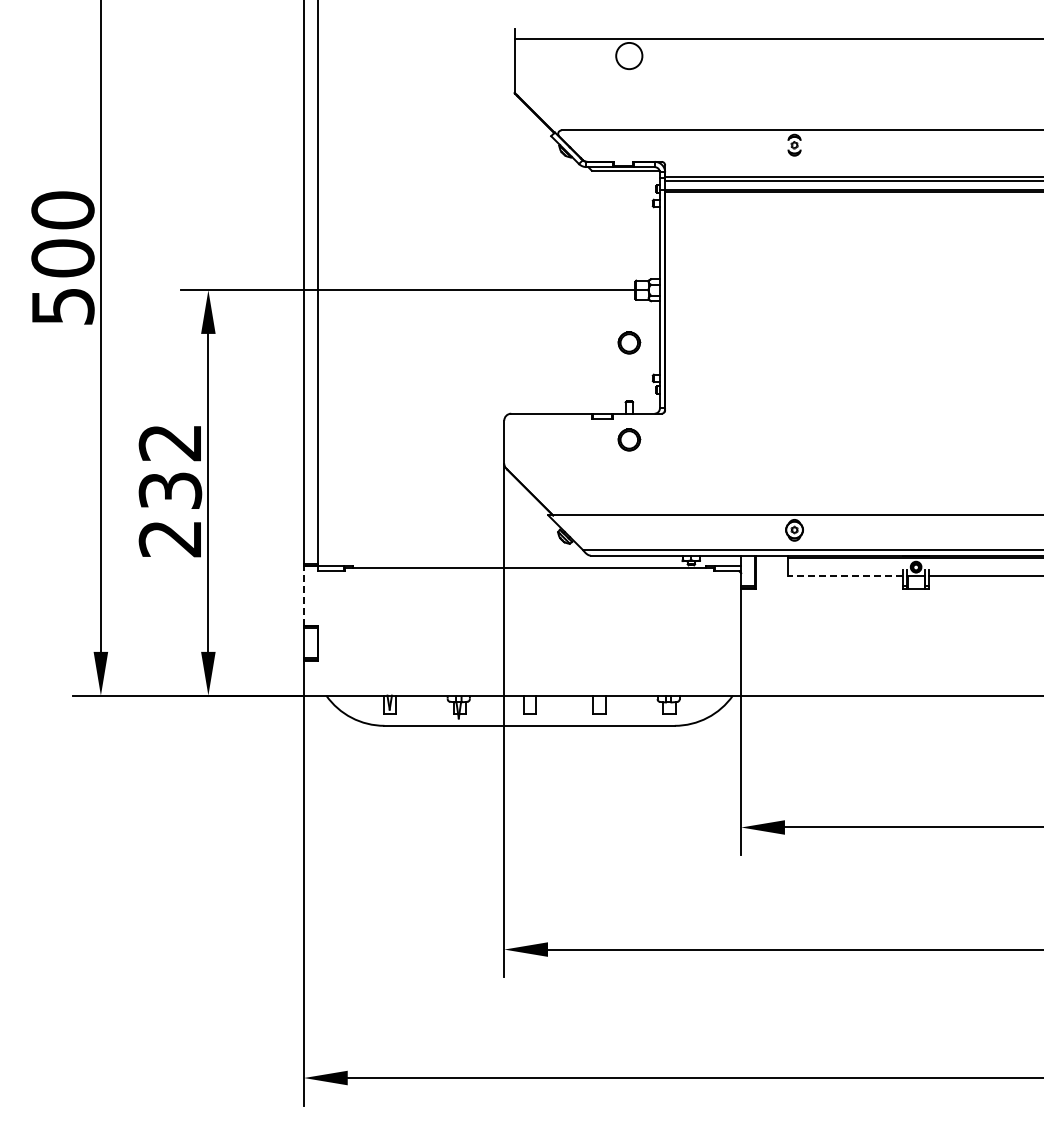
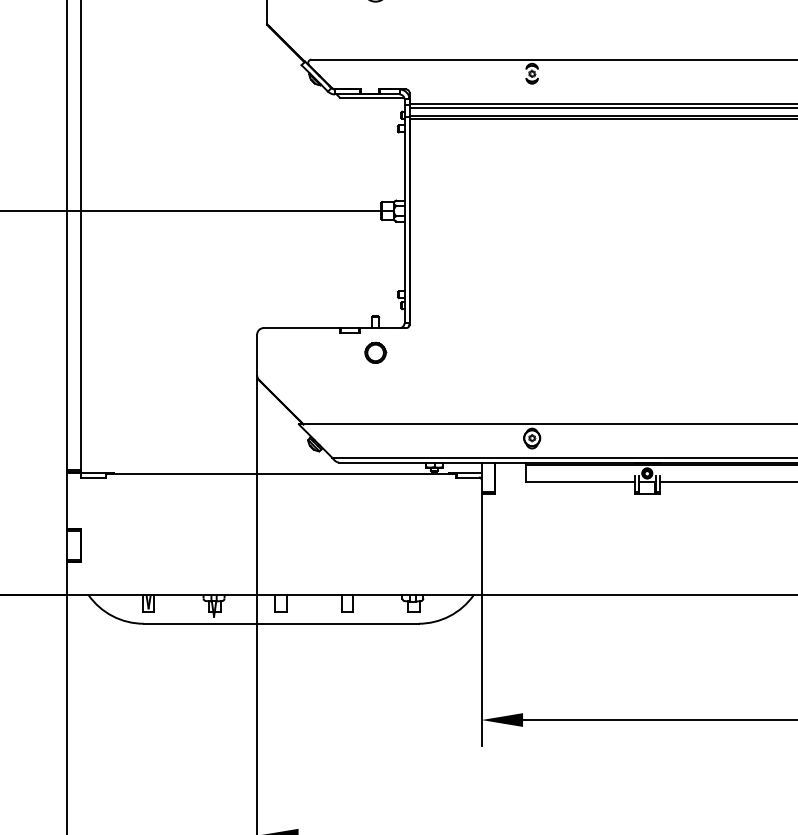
part: (629, 342) -> (375, 260), removed
line: (845, 575) -> (580, 481), dashed -> solid
line: (304, 595) -> (67, 500), dashed -> solid

